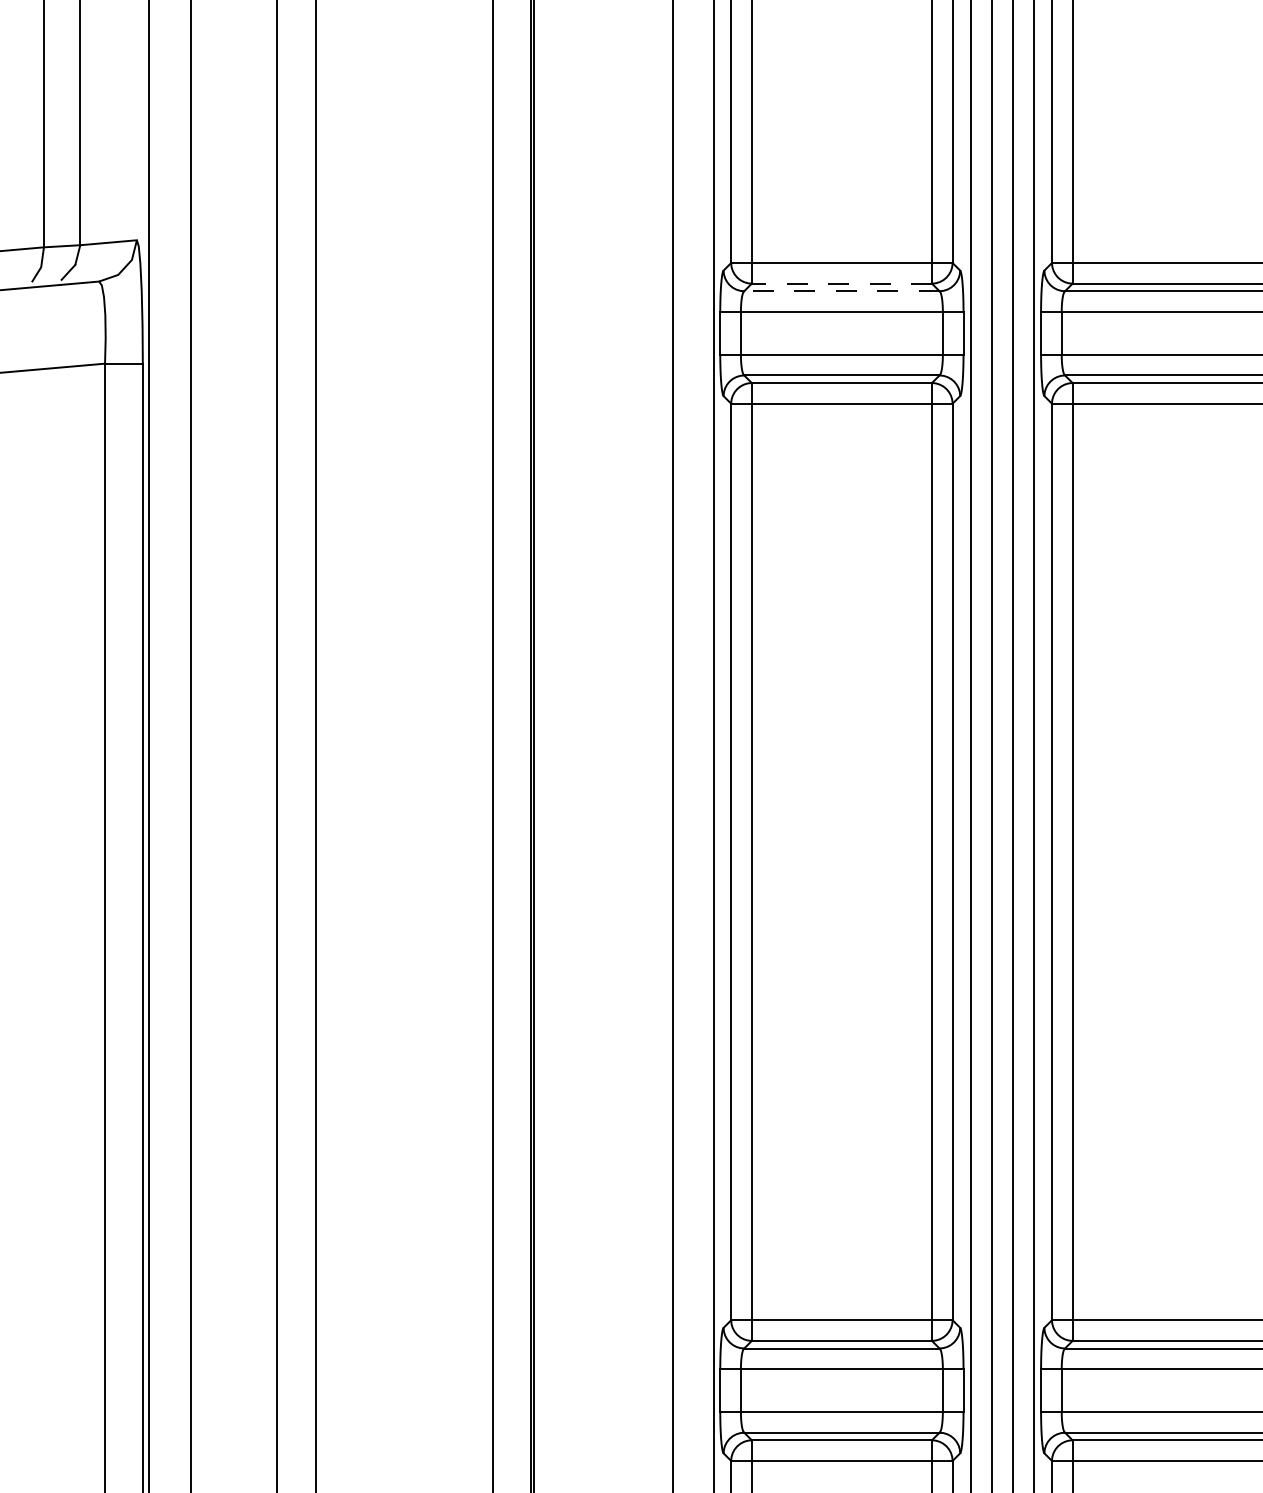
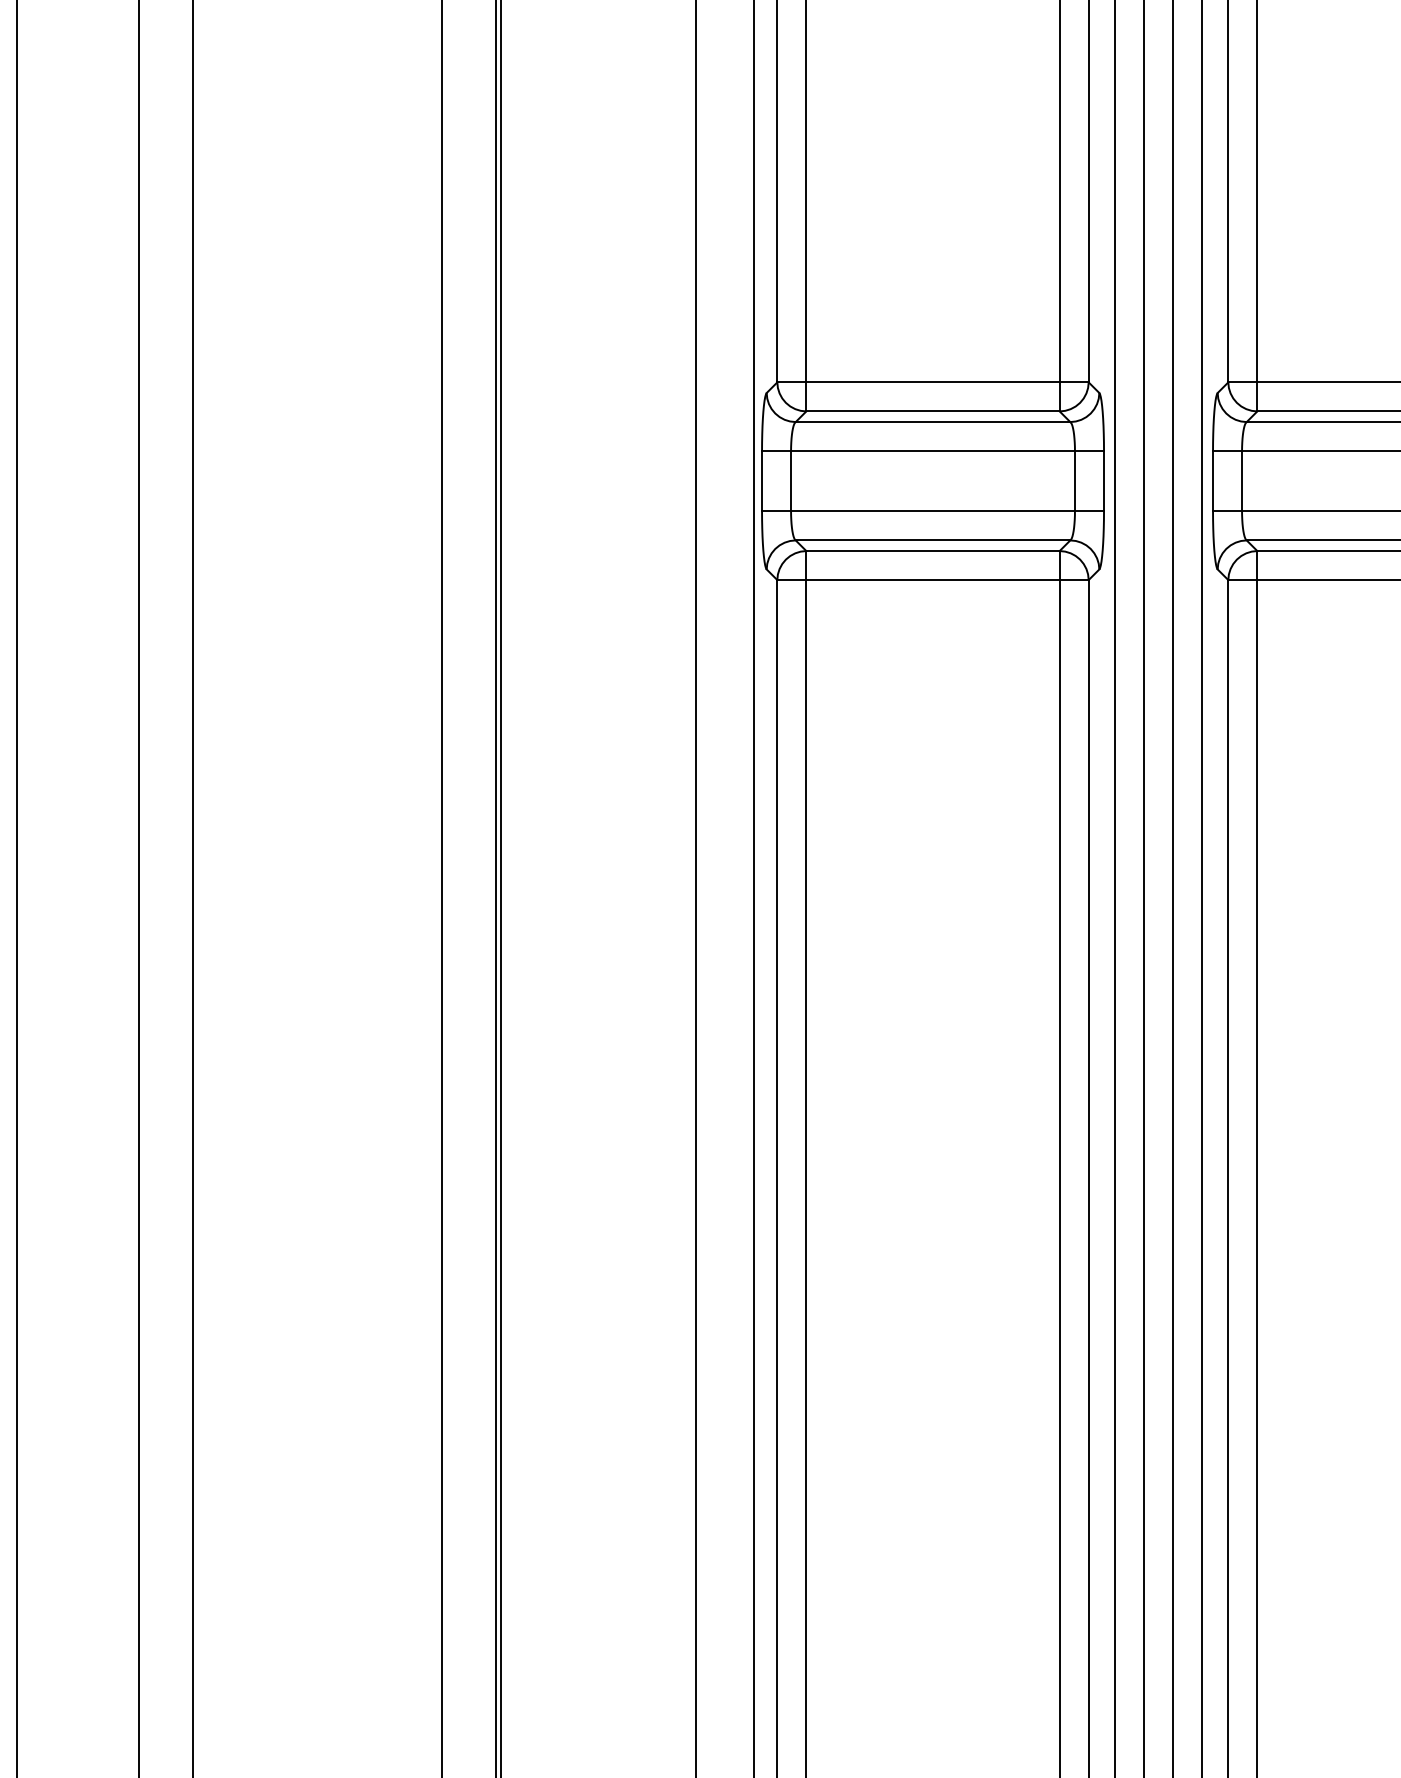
line: (841, 283) -> (932, 411), dashed -> solid
line: (841, 291) -> (932, 422), dashed -> solid

